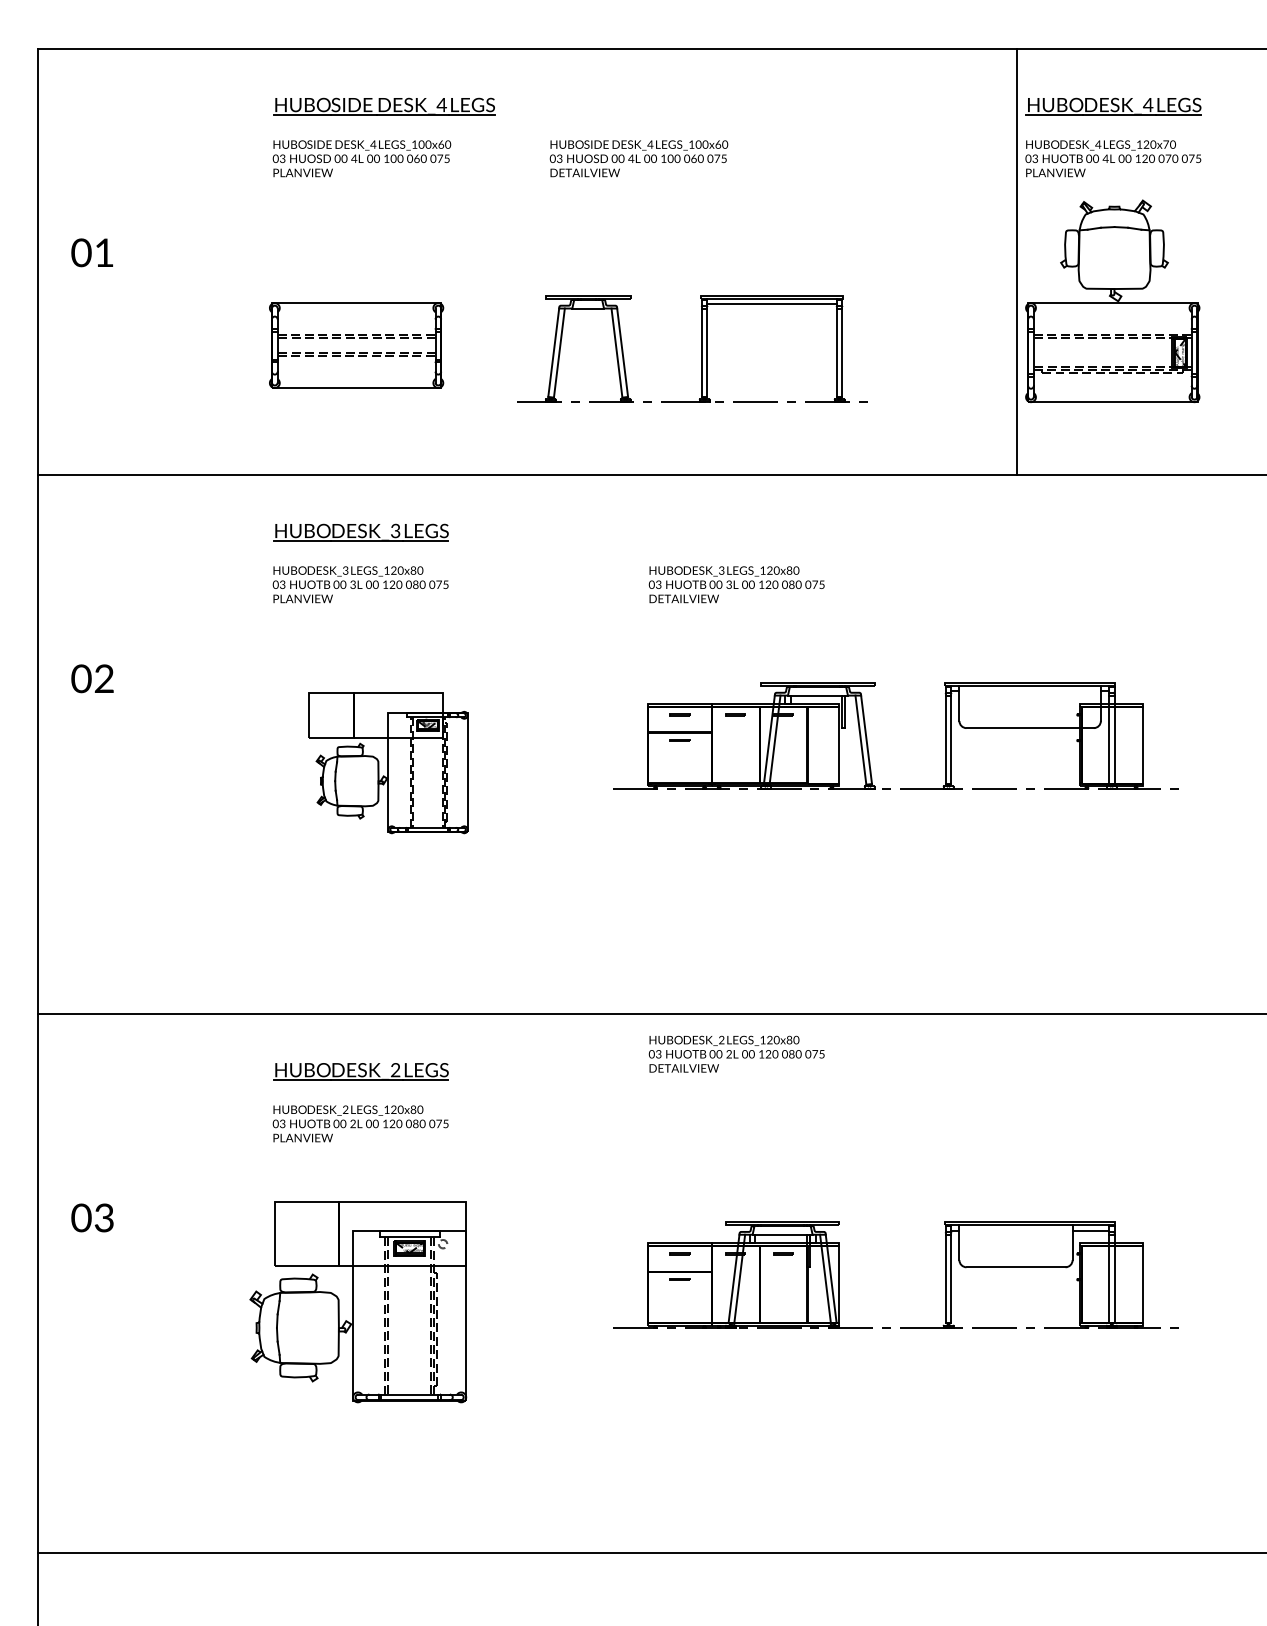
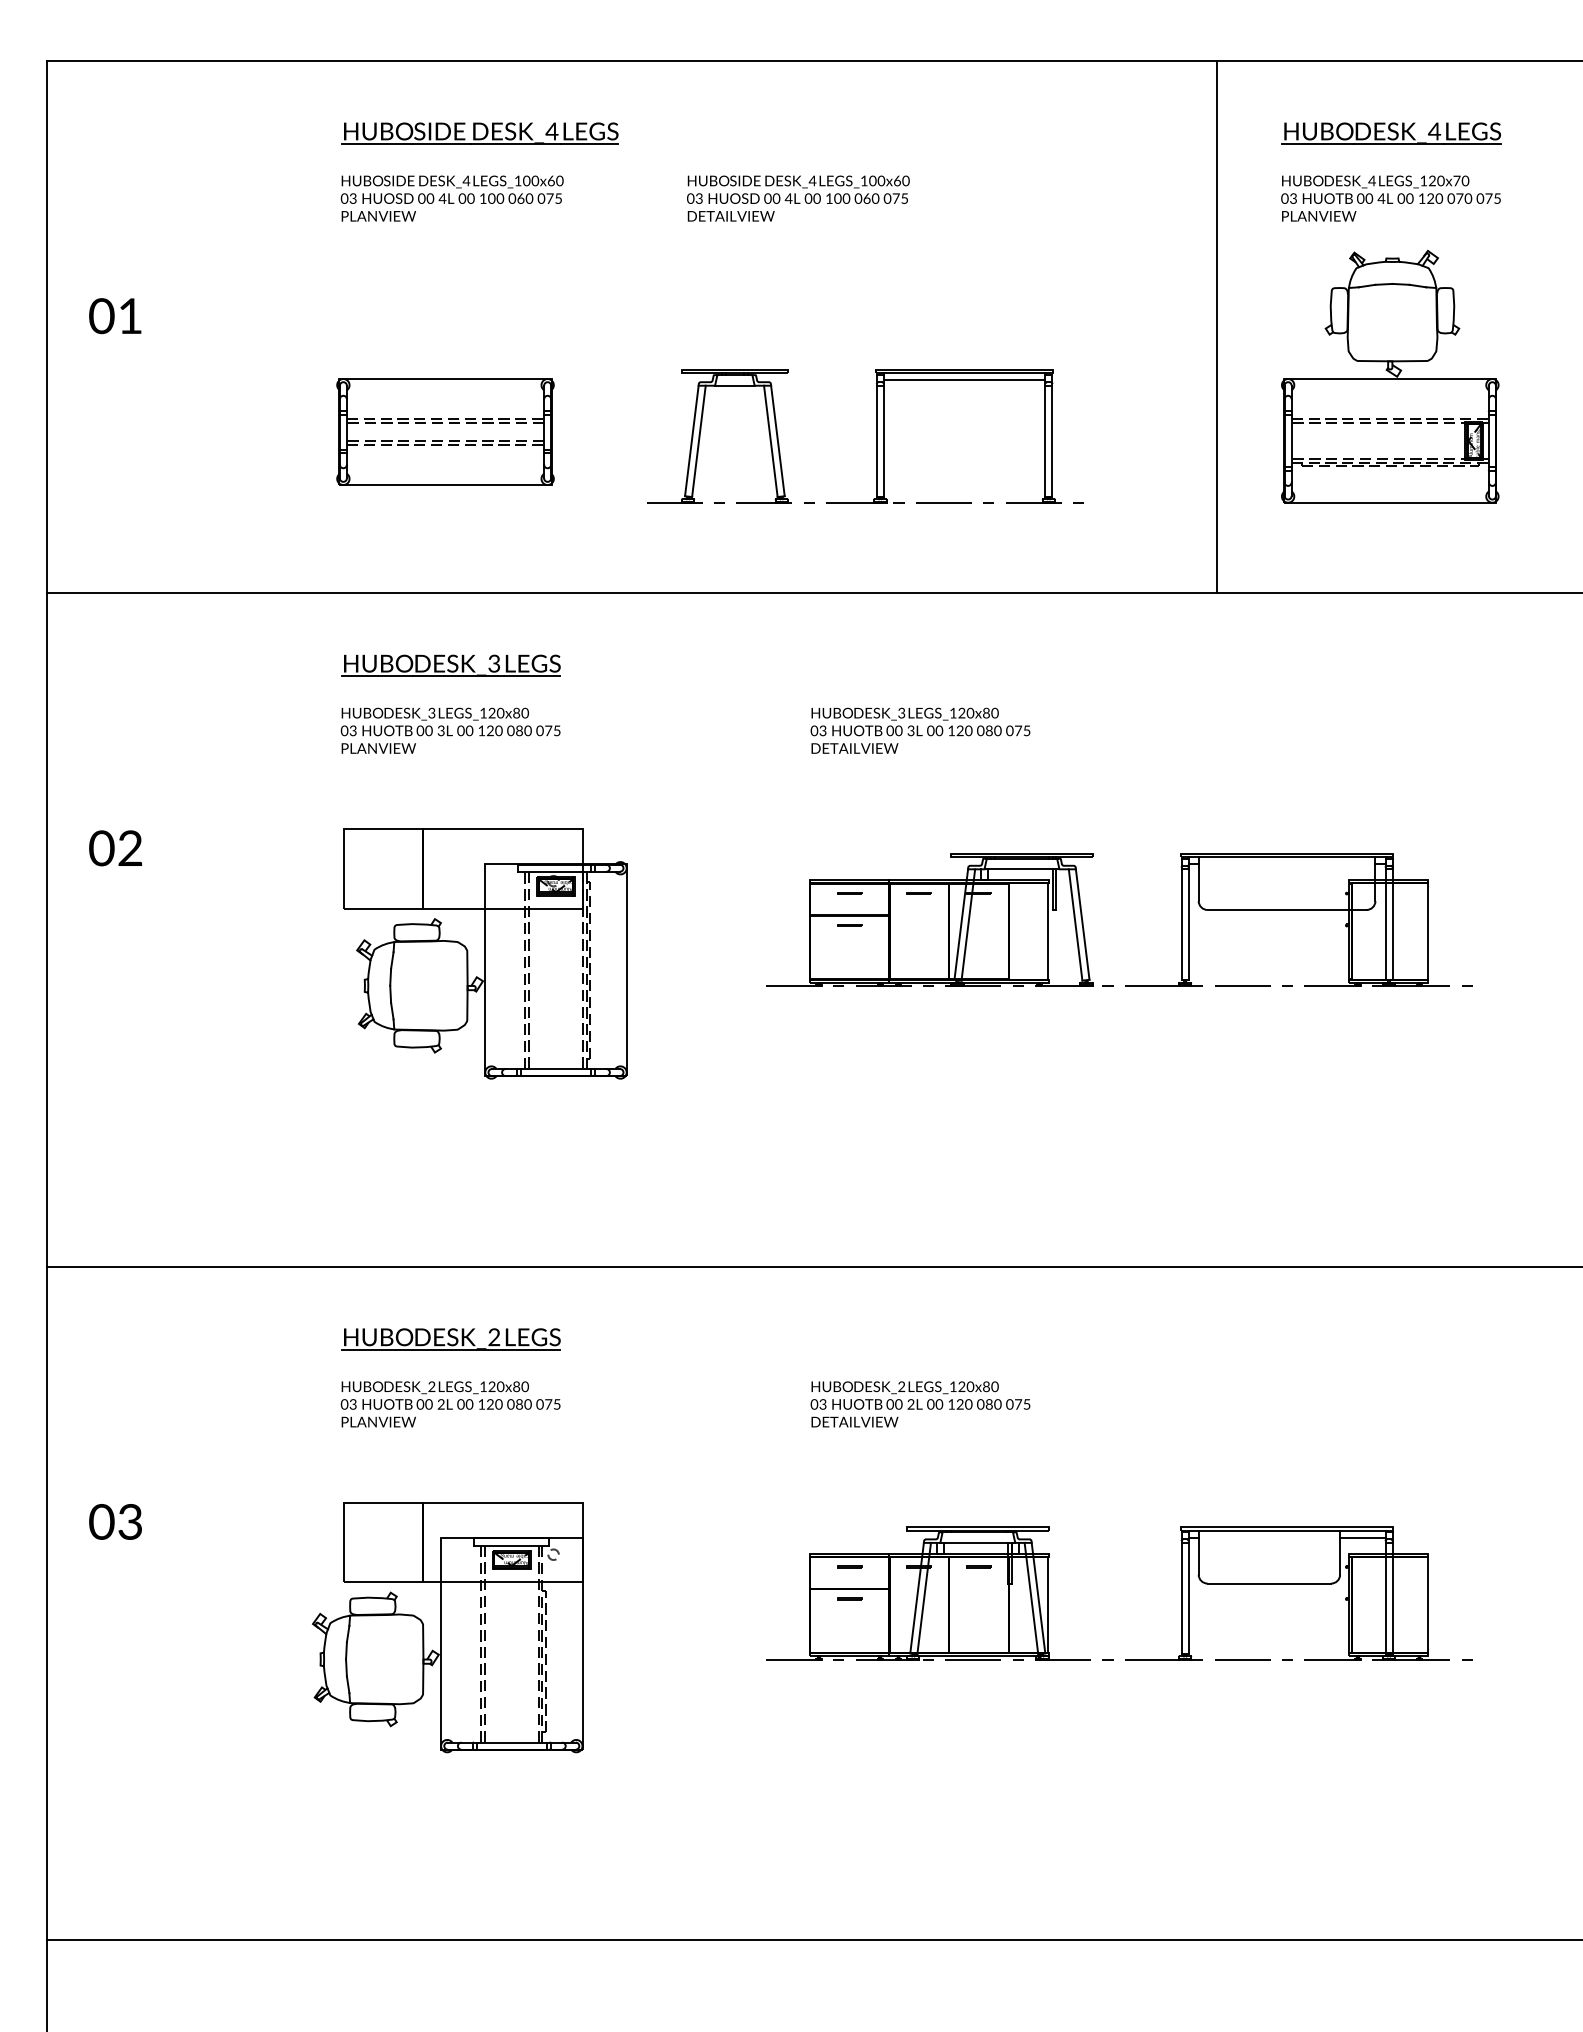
line: (1016, 261) -> (1216, 326), moved
part: (388, 762) -> (485, 953), size x1.43
text: (736, 1054) -> (920, 1404), moved

